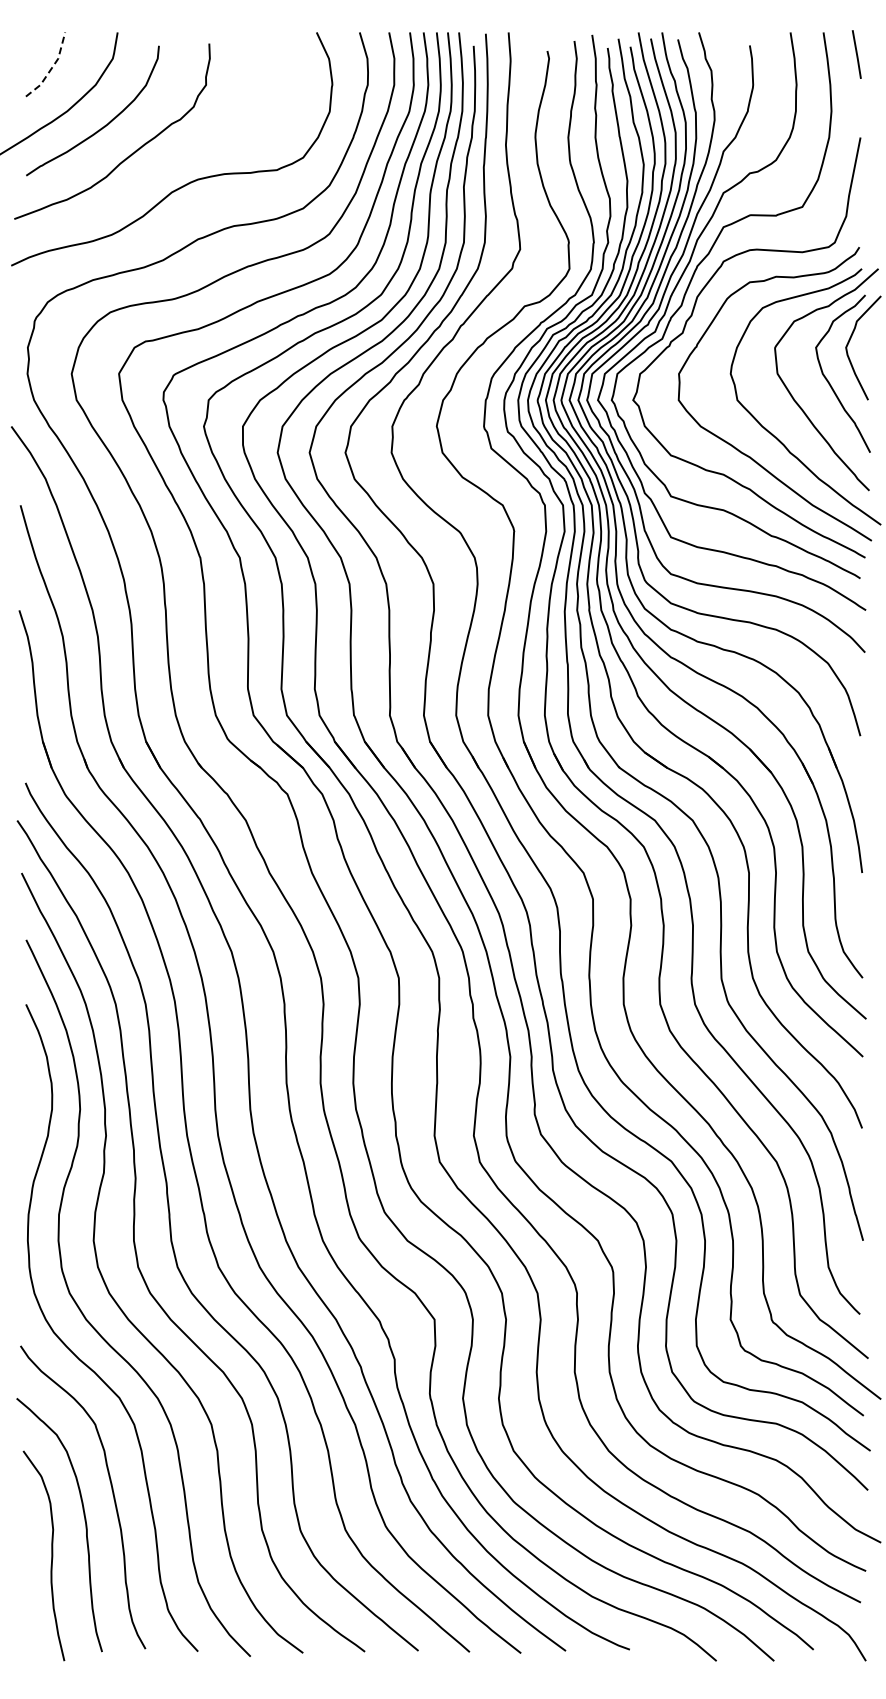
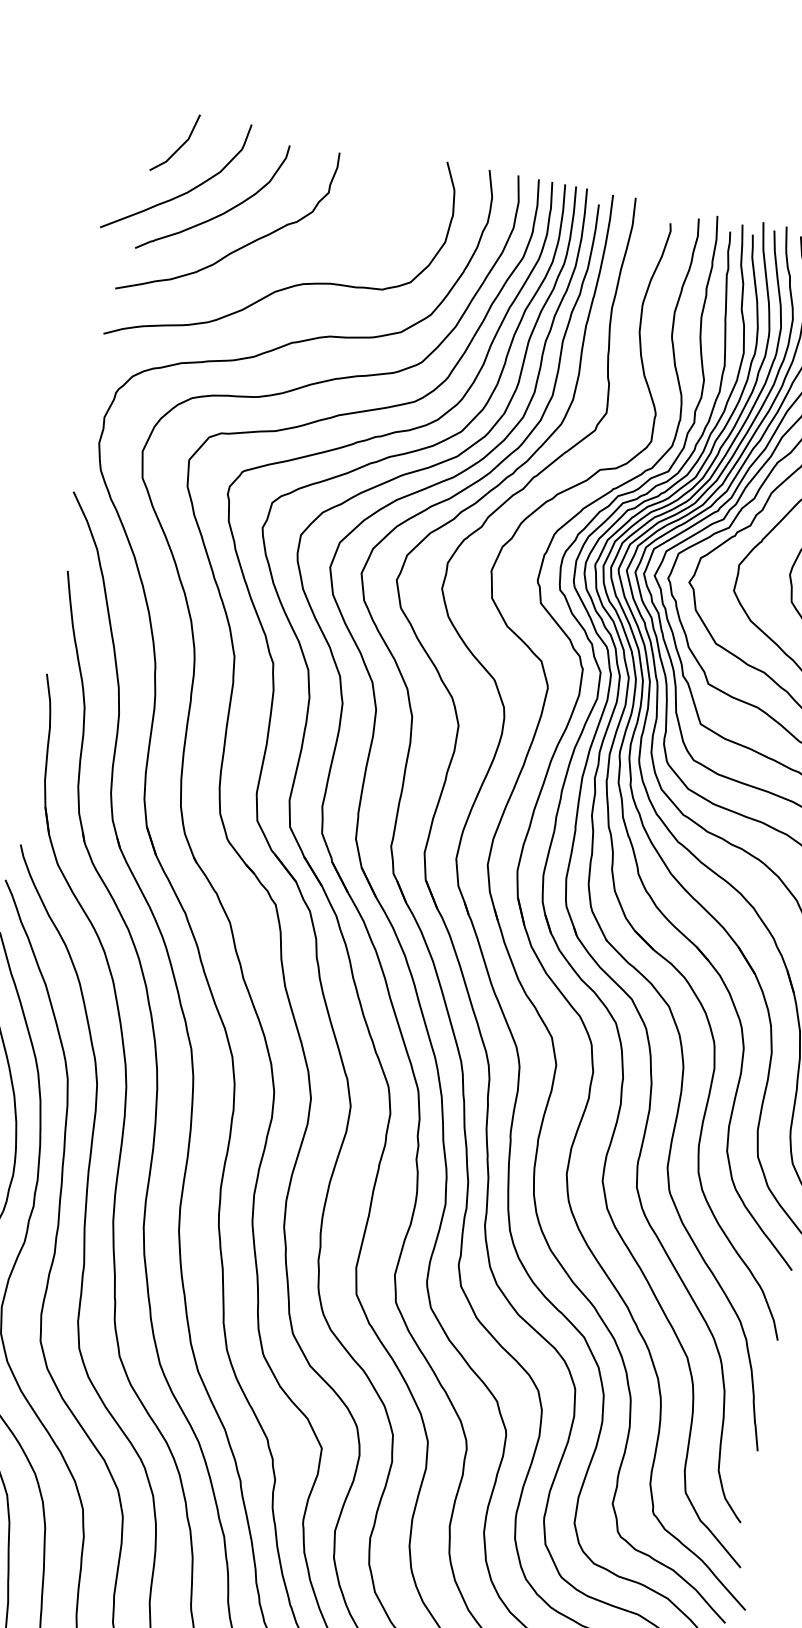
line: (52, 67) -> (181, 146), dashed -> solid

